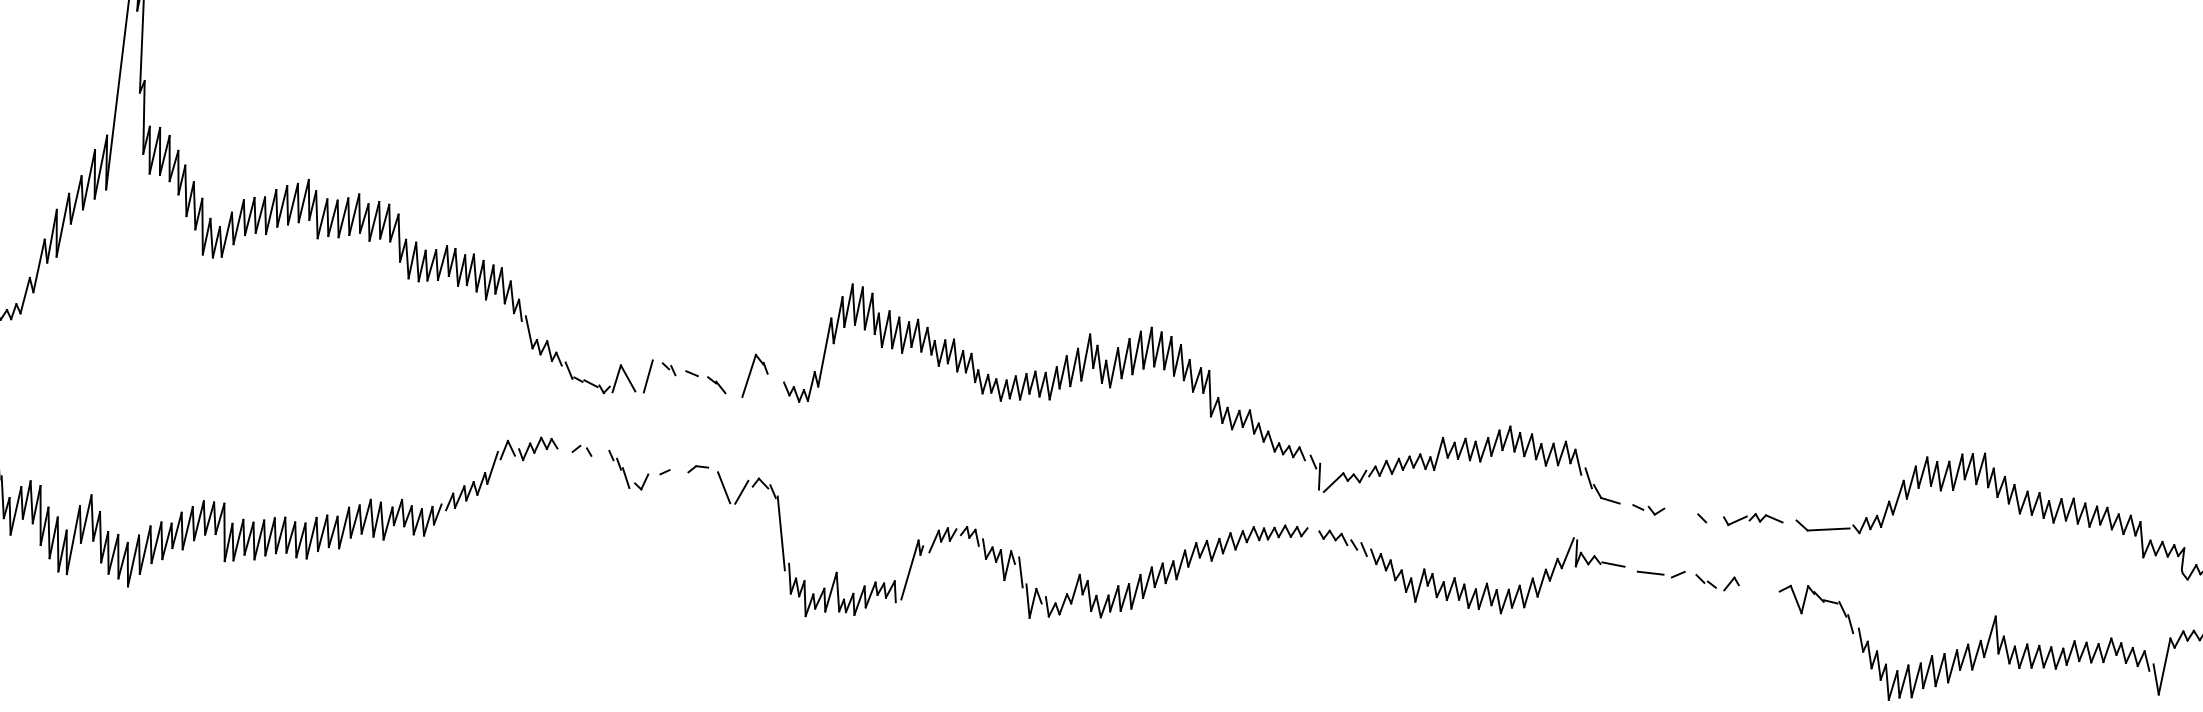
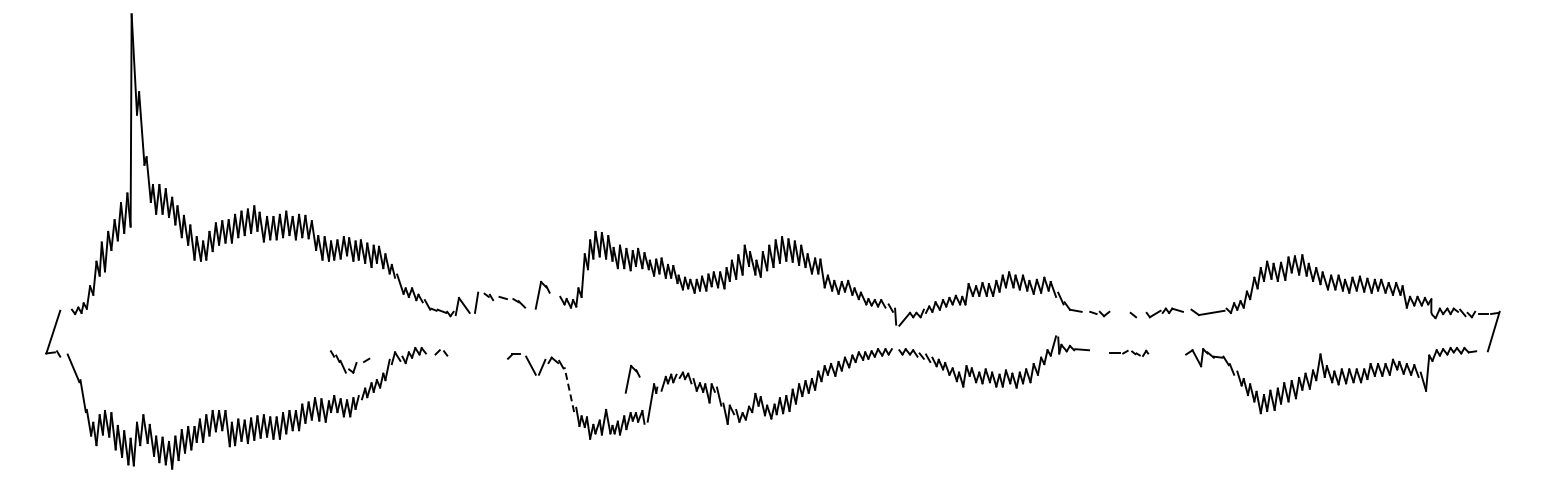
part: (638, 470) -> (350, 361), moved
part: (884, 528) -> (632, 379), added
line: (781, 533) -> (569, 389), solid -> dashed
part: (1688, 579) -> (1129, 353), size x0.6

